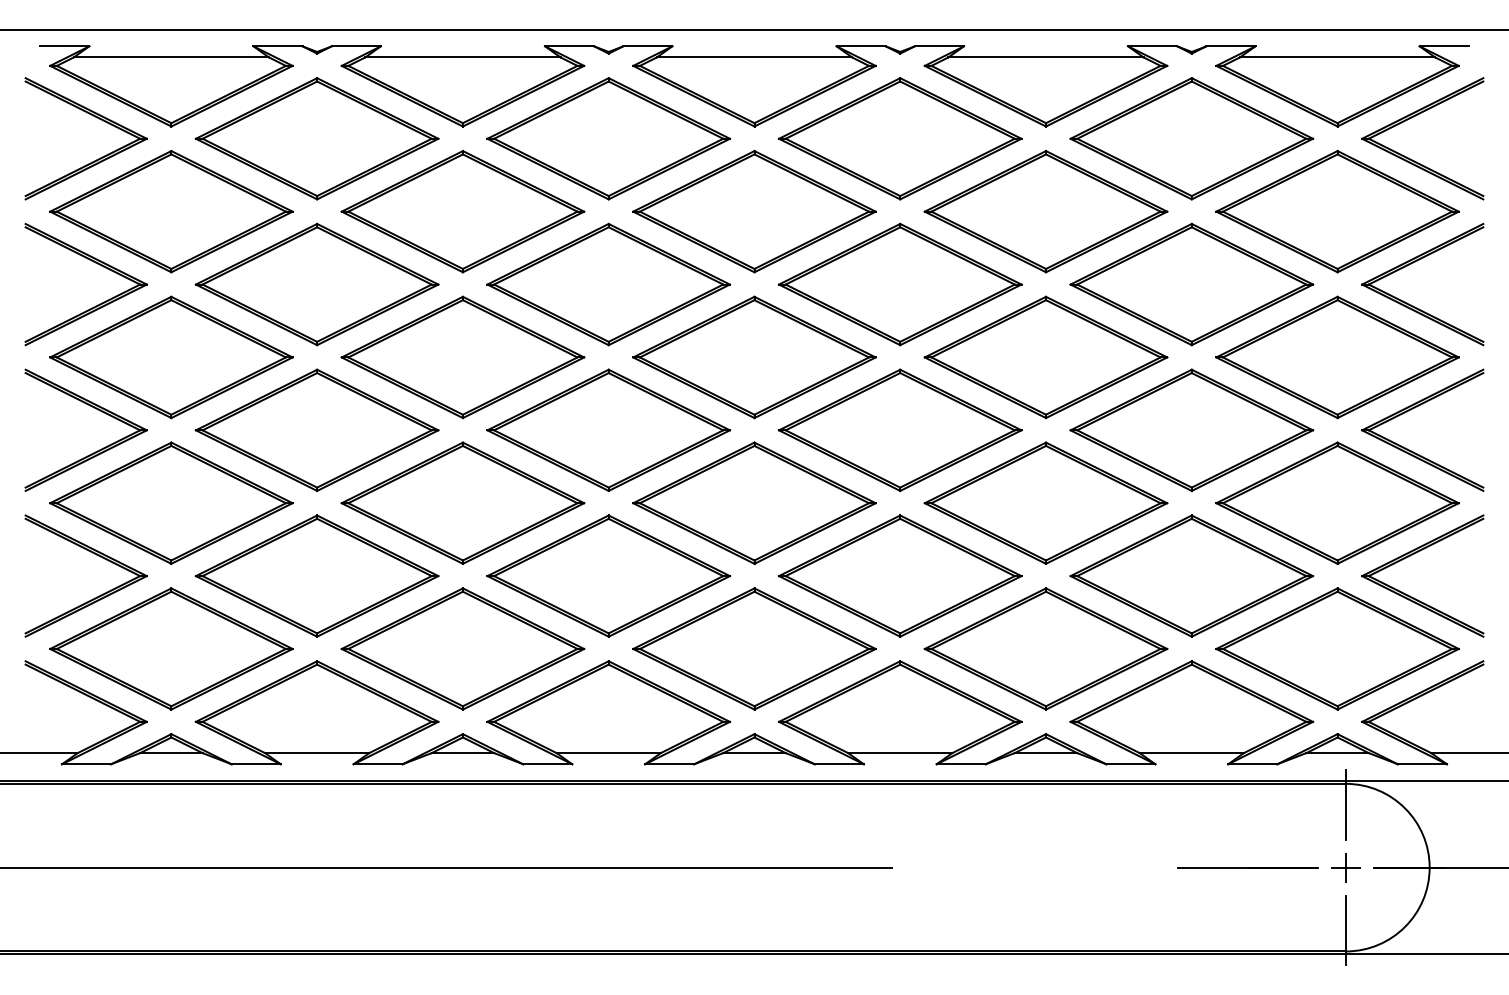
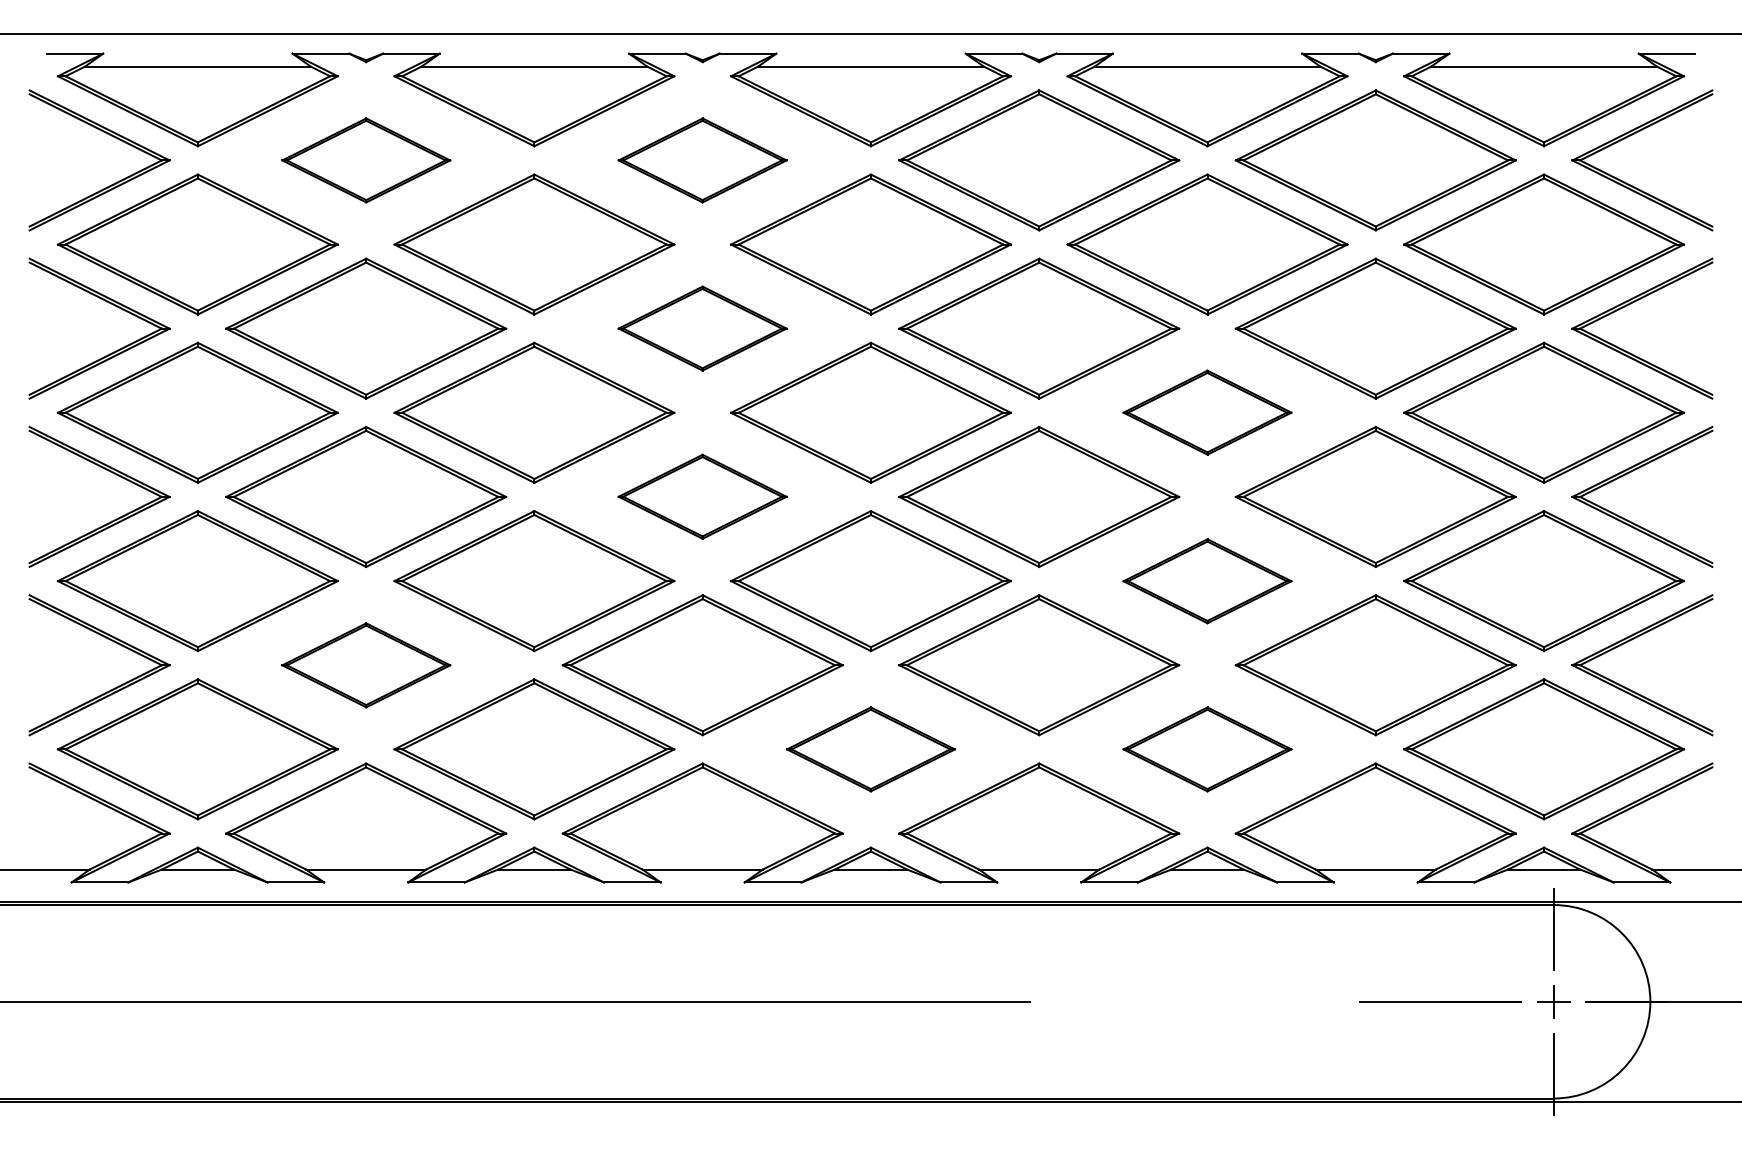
part: (317, 138) -> (366, 160), size x0.6
part: (608, 138) -> (702, 160), size x0.6
part: (608, 284) -> (702, 328), size x0.6
part: (1046, 357) -> (1207, 412), size x0.6
part: (608, 429) -> (702, 496), size x0.6
part: (1046, 503) -> (1207, 581), size x0.6
part: (317, 576) -> (366, 665), size x0.6
part: (754, 649) -> (870, 749), size x0.6
part: (1046, 649) -> (1207, 749), size x0.6

